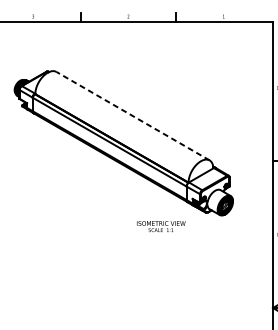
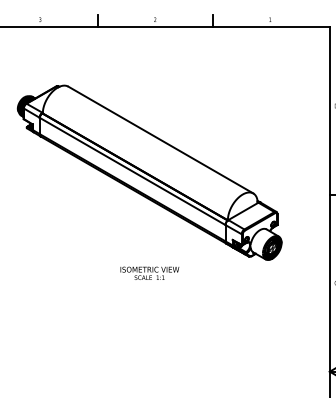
line: (132, 116) -> (160, 140), dashed -> solid
text: (160, 225) -> (149, 272), moved

